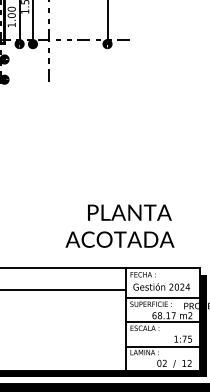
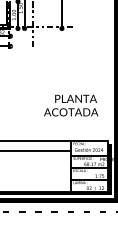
text: (120, 225) -> (71, 105), moved

